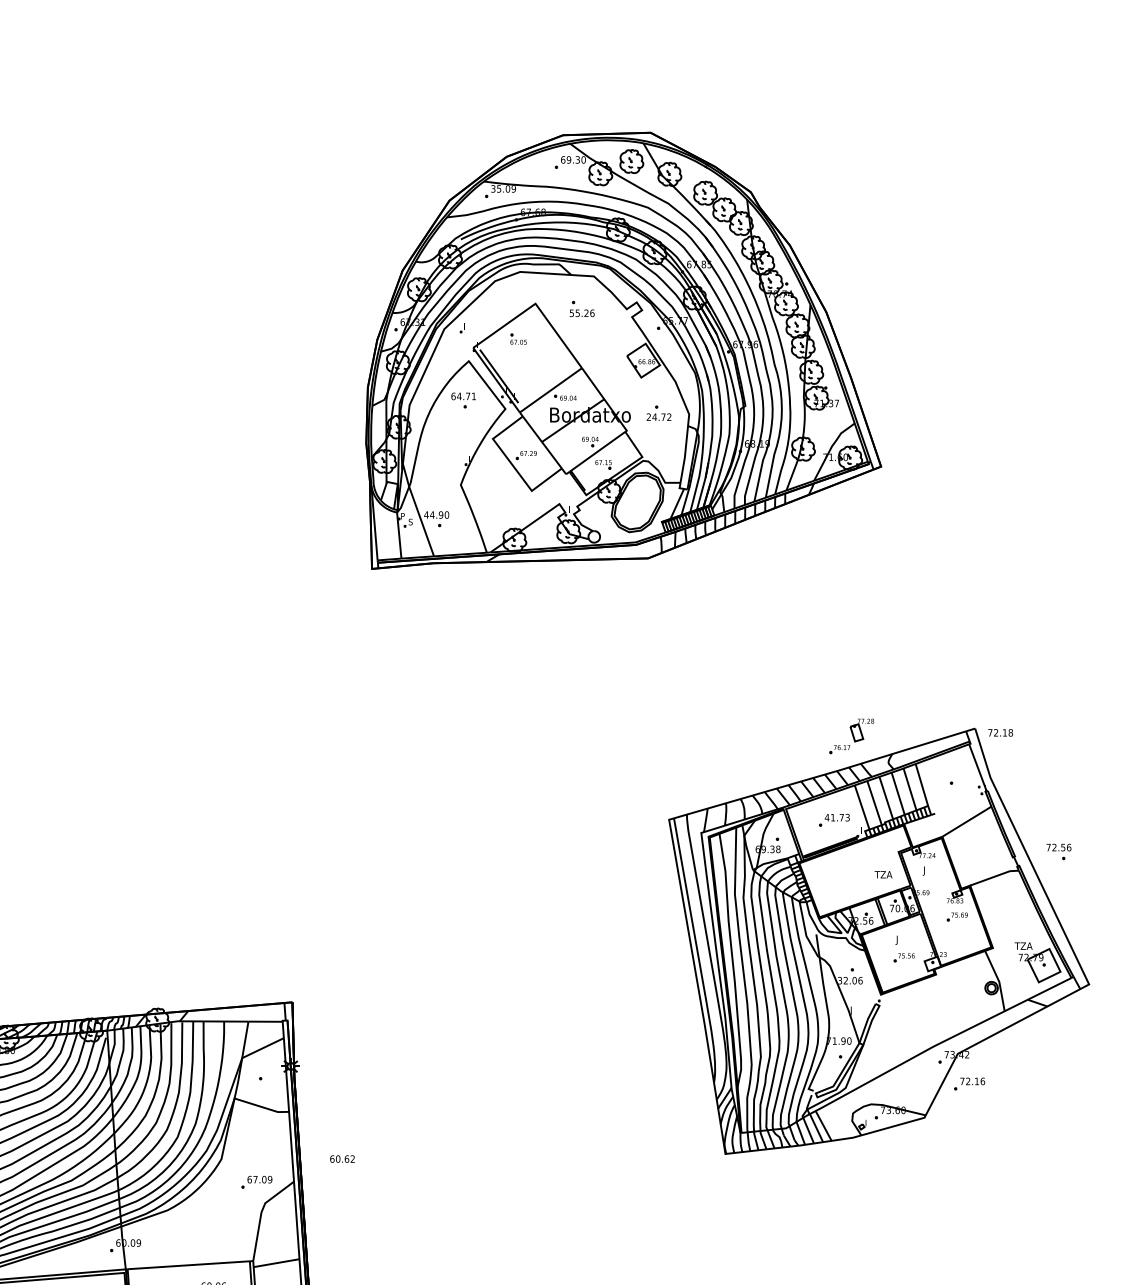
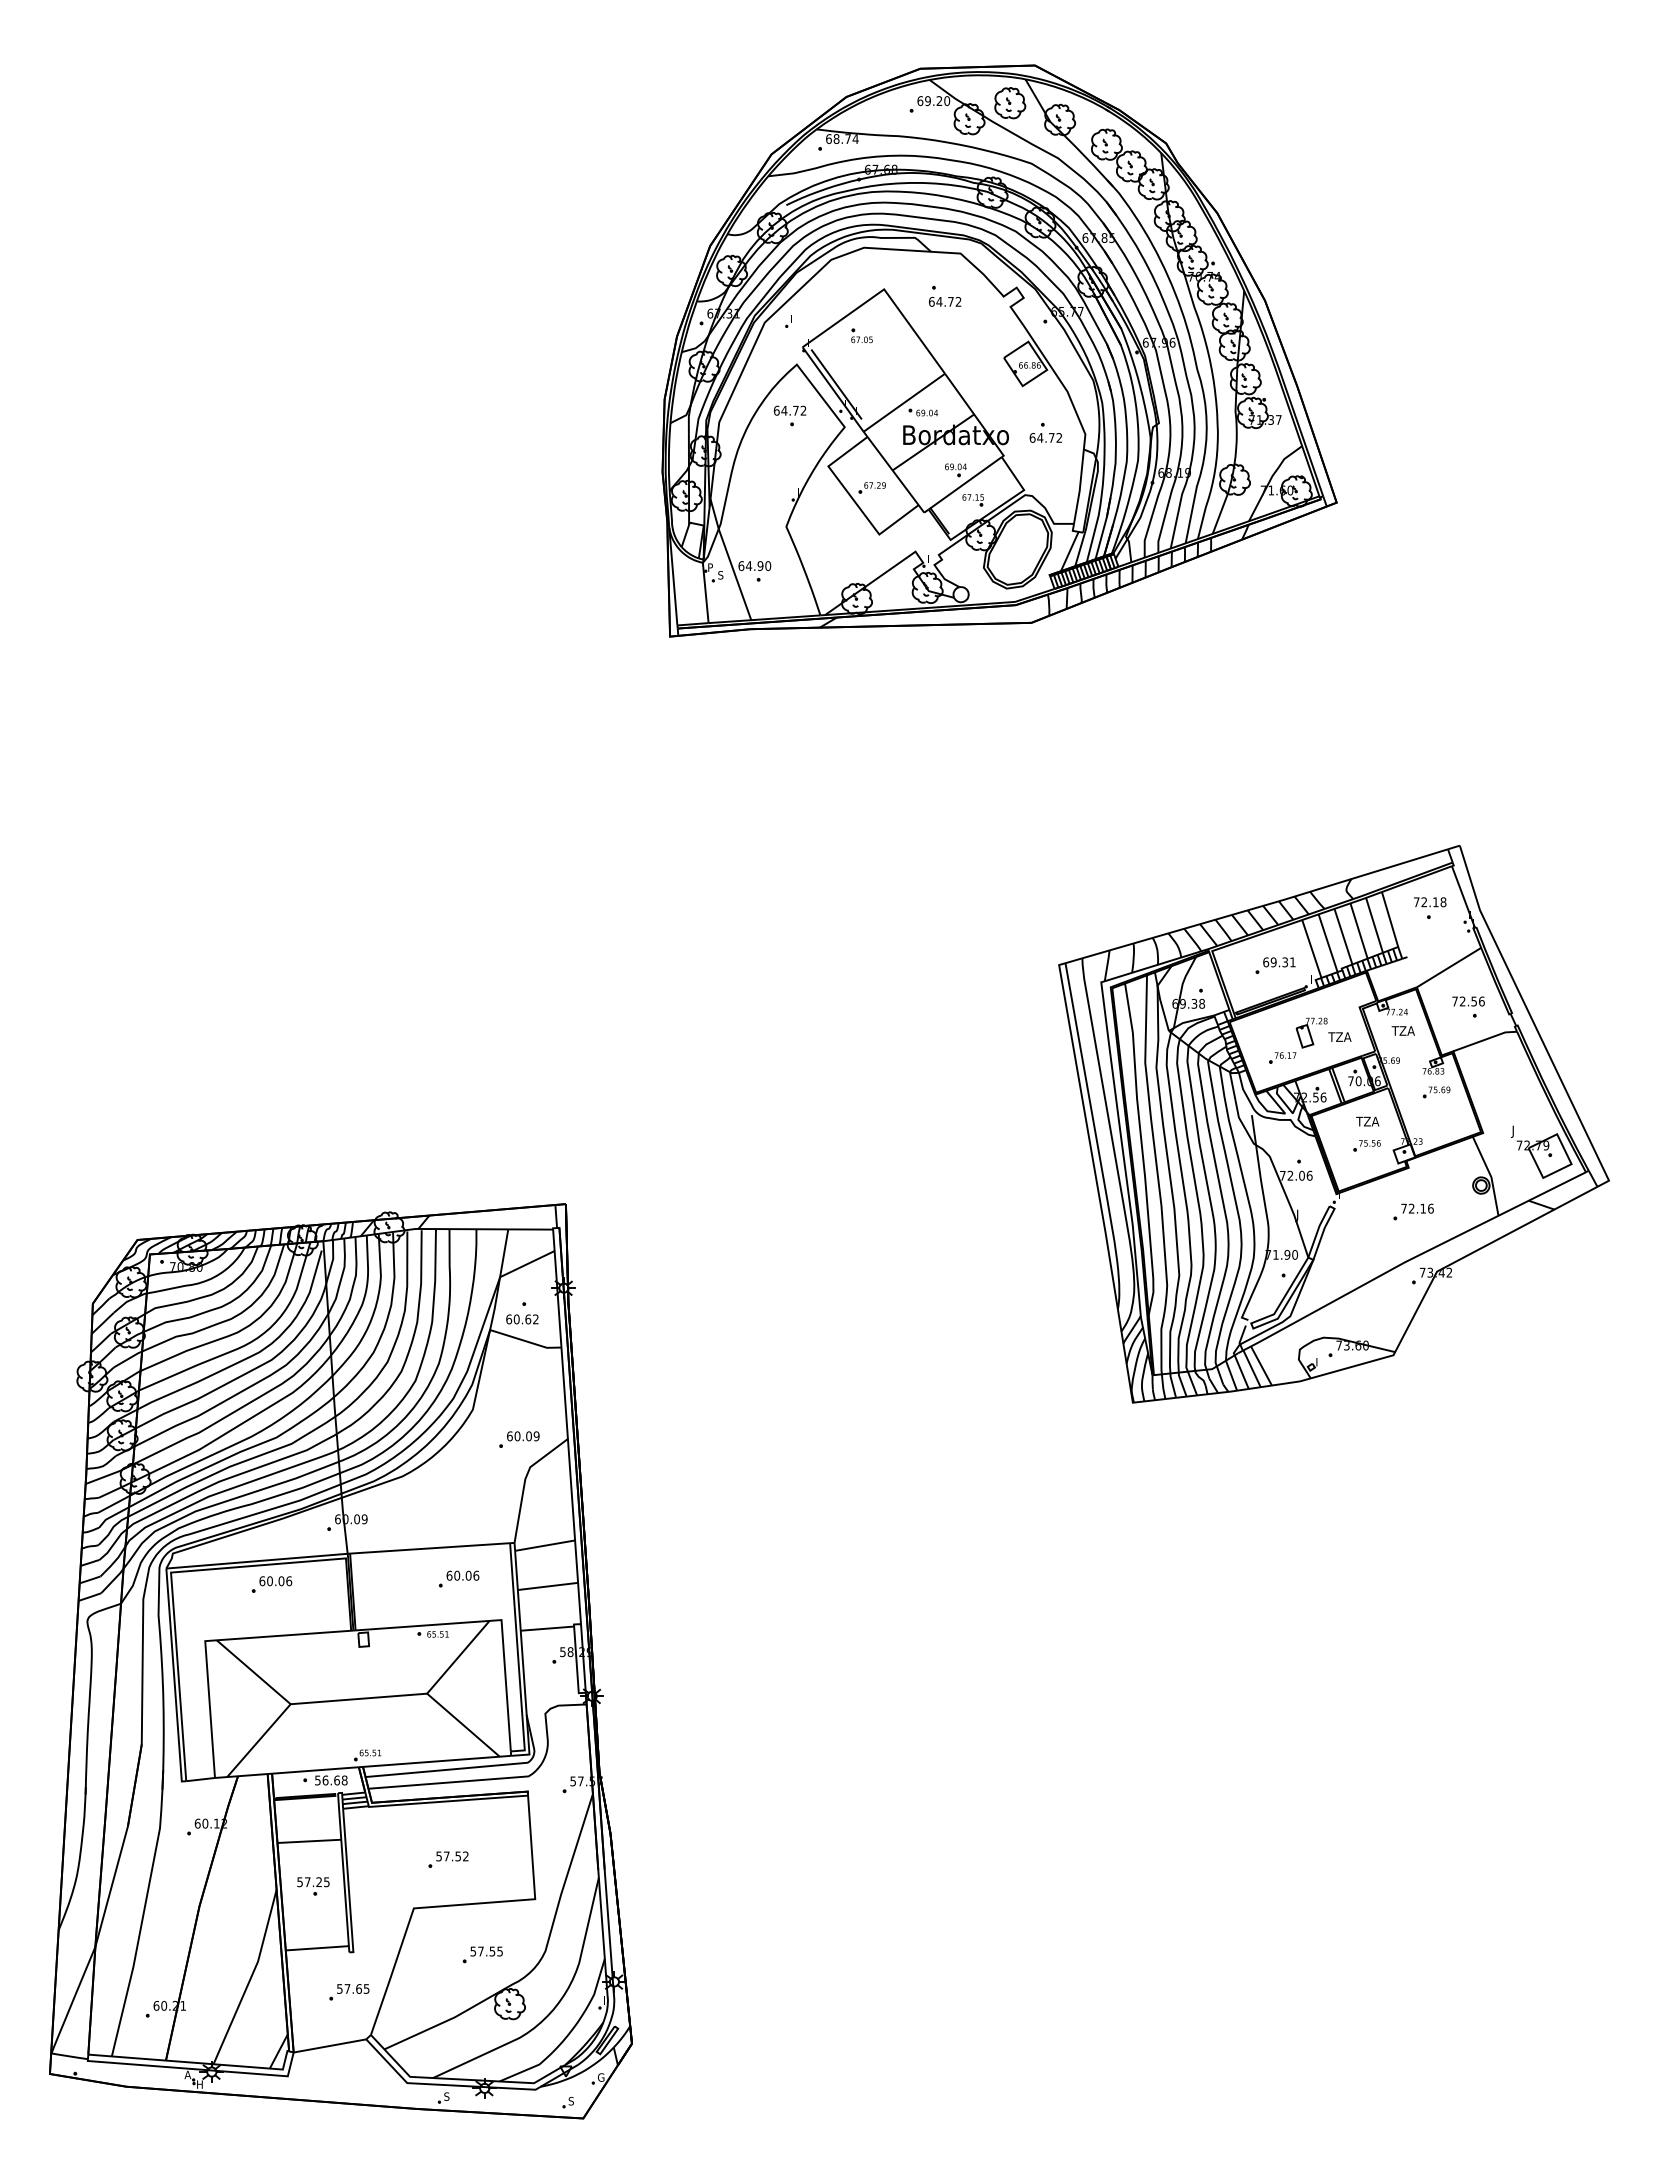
text: (577, 160) -> (939, 101), 69.30 -> 69.20
text: (503, 188) -> (842, 138), 35.09 -> 68.74
text: (581, 313) -> (944, 301), 55.26 -> 64.72
text: (473, 396) -> (803, 410), 64.71 -> 64.72
text: (648, 416) -> (1032, 437), 24.72 -> 64.72
text: (426, 515) -> (741, 566), 44.90 -> 64.90
text: (1000, 733) -> (1430, 902), moved
part: (851, 736) -> (1298, 1040), moved
text: (836, 817) -> (1278, 962), 41.73 -> 69.31
part: (1058, 851) -> (1468, 1006), moved
text: (931, 871) -> (1402, 1032), J -> TZA
text: (904, 939) -> (1367, 1122), J -> TZA
text: (1023, 946) -> (1522, 1131), TZA -> J
text: (839, 980) -> (1282, 1175), 32.06 -> 72.06
part: (969, 1083) -> (1413, 1211), moved
text: (342, 1159) -> (522, 1319), moved
text: (255, 1179) -> (517, 1436), 67.09 -> 60.09

